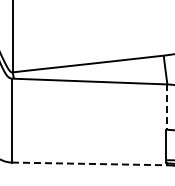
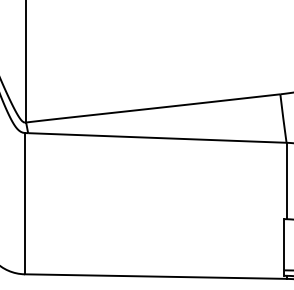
line: (167, 107) -> (286, 181), dashed -> solid
line: (89, 163) -> (155, 275), dashed -> solid

